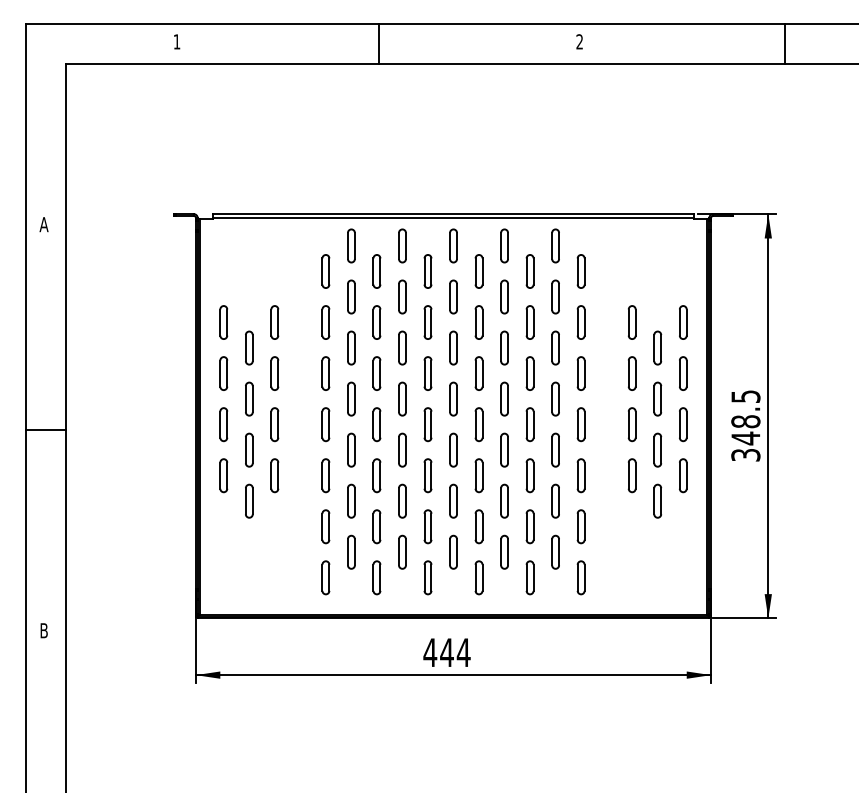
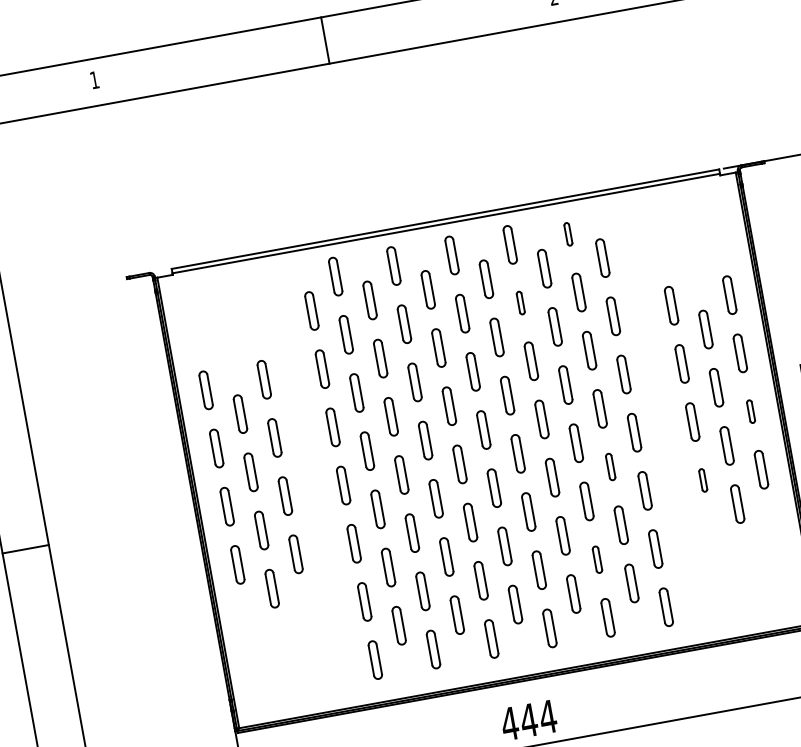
part: (555, 245) -> (568, 233), size x0.6
part: (504, 296) -> (520, 302), size x0.6
part: (683, 424) -> (751, 411), size x0.6
part: (555, 449) -> (610, 466), size x0.7
part: (631, 475) -> (702, 480), size x0.6
part: (529, 526) -> (596, 559), size x0.7

